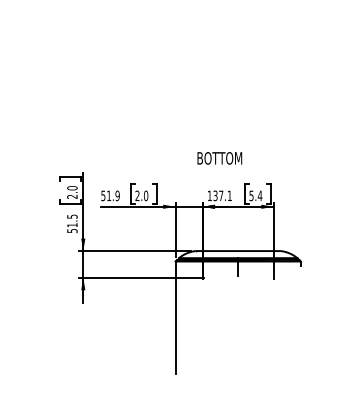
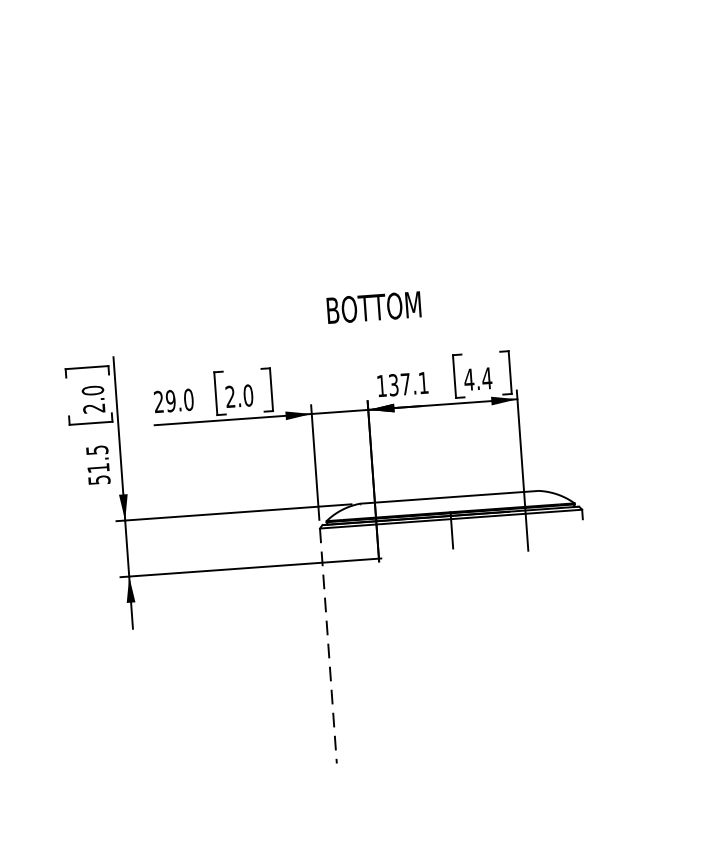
text: (219, 158) -> (373, 307), moved
text: (110, 195) -> (173, 400), 51.9 -> 29.0
text: (251, 195) -> (468, 378), 5.4 -> 4.4
line: (175, 318) -> (328, 647), solid -> dashed

